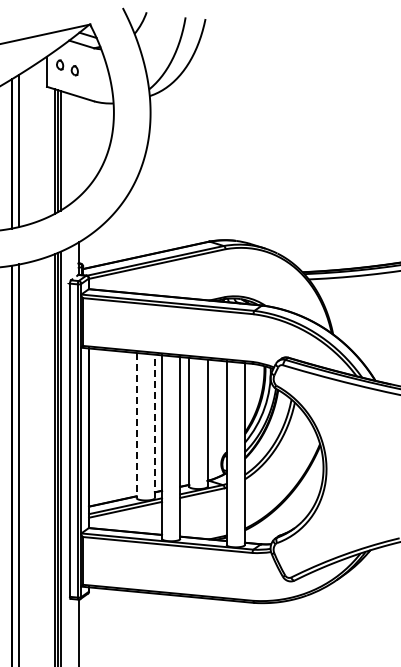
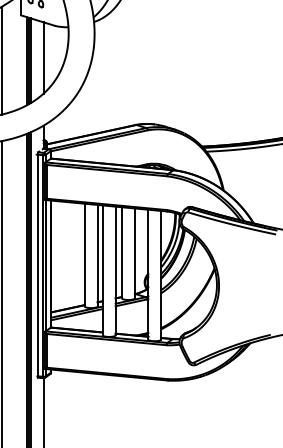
line: (78, 146) -> (43, 57), added
line: (136, 425) -> (84, 255), dashed -> solid
line: (154, 426) -> (97, 255), dashed -> solid

